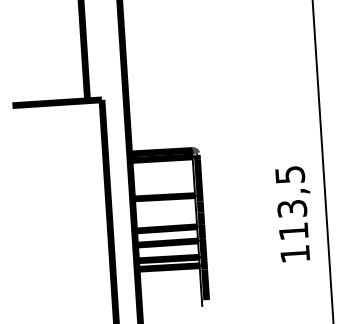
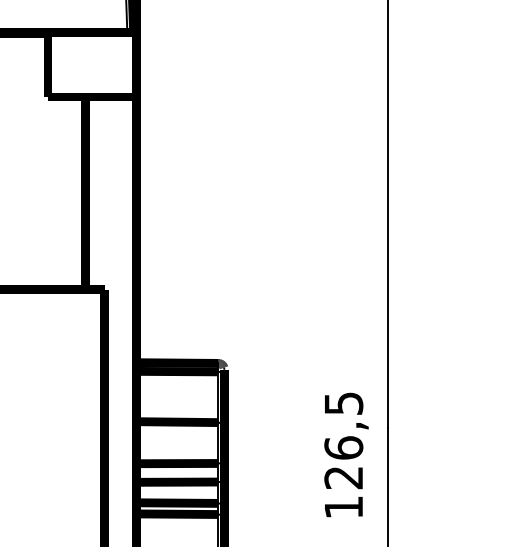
text: (292, 219) -> (343, 462), 113,5 -> 126,5

